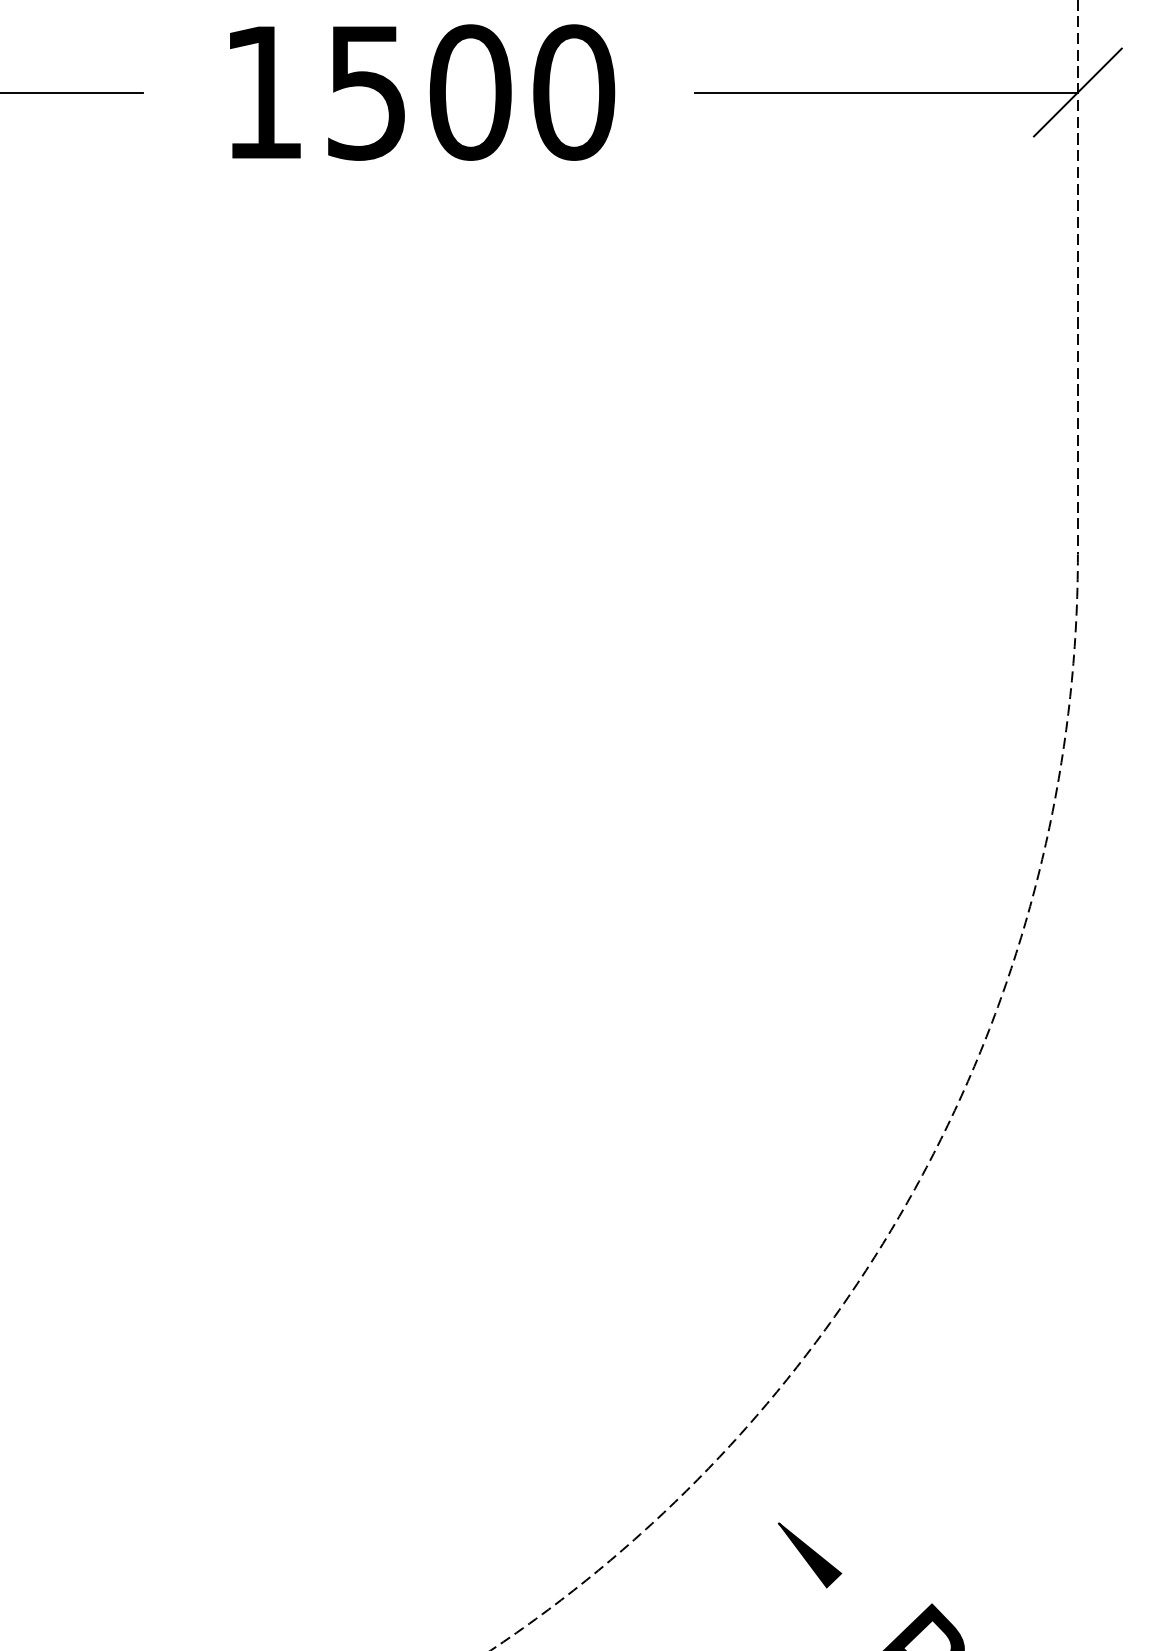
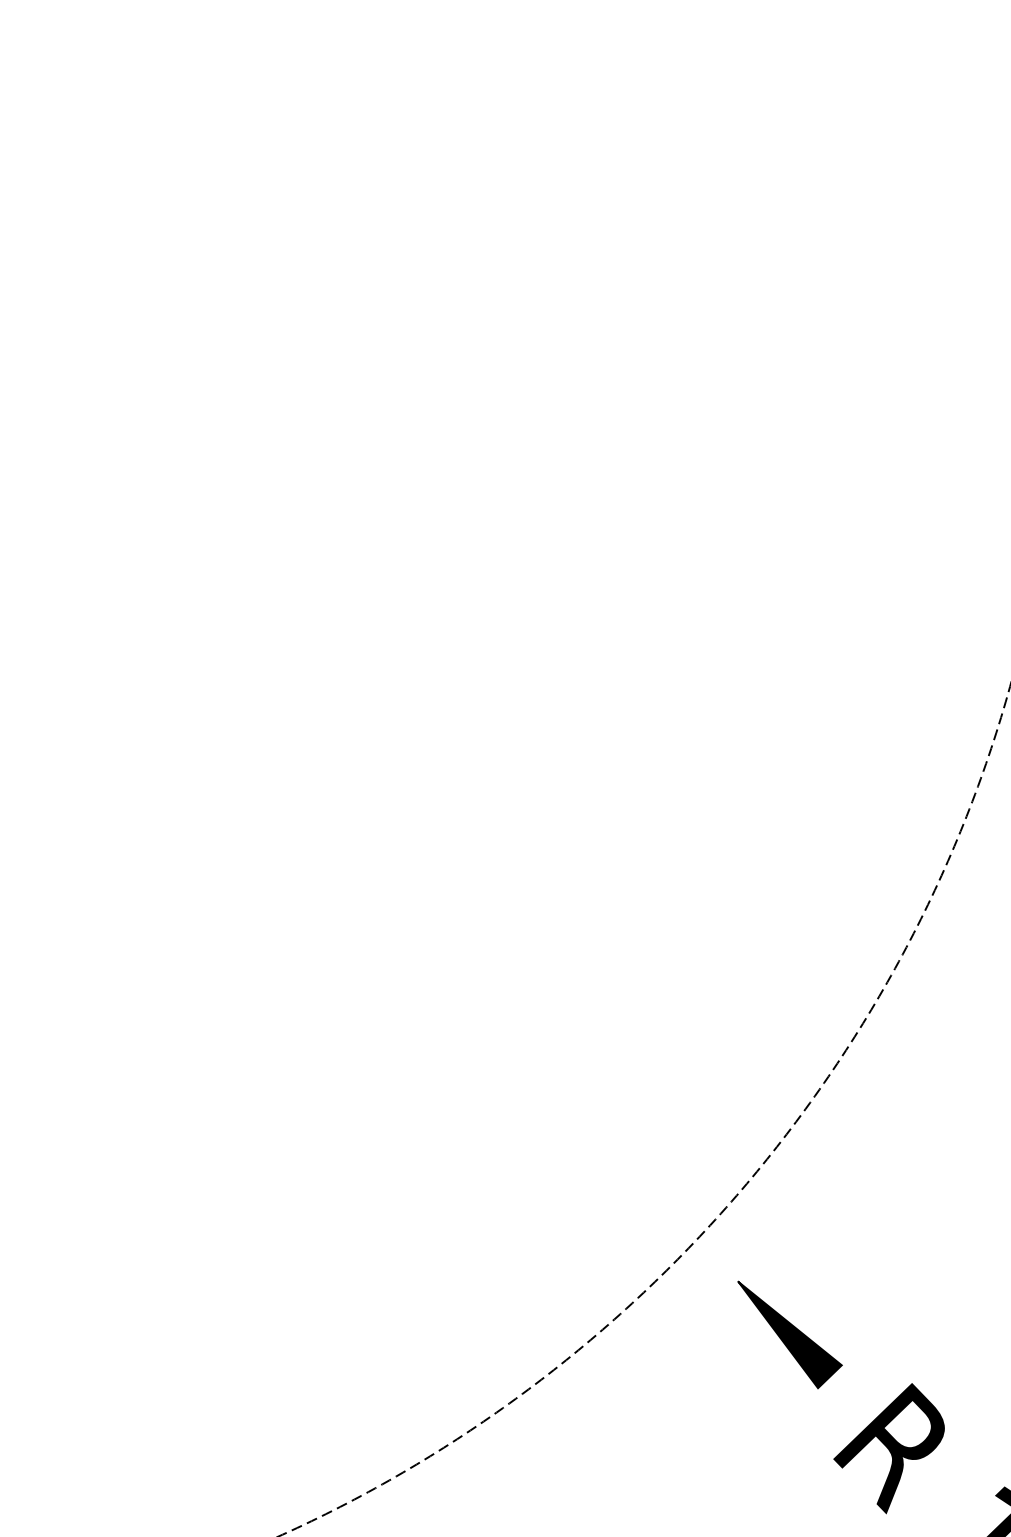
part: (809, 1555) -> (789, 1335), size x1.67

